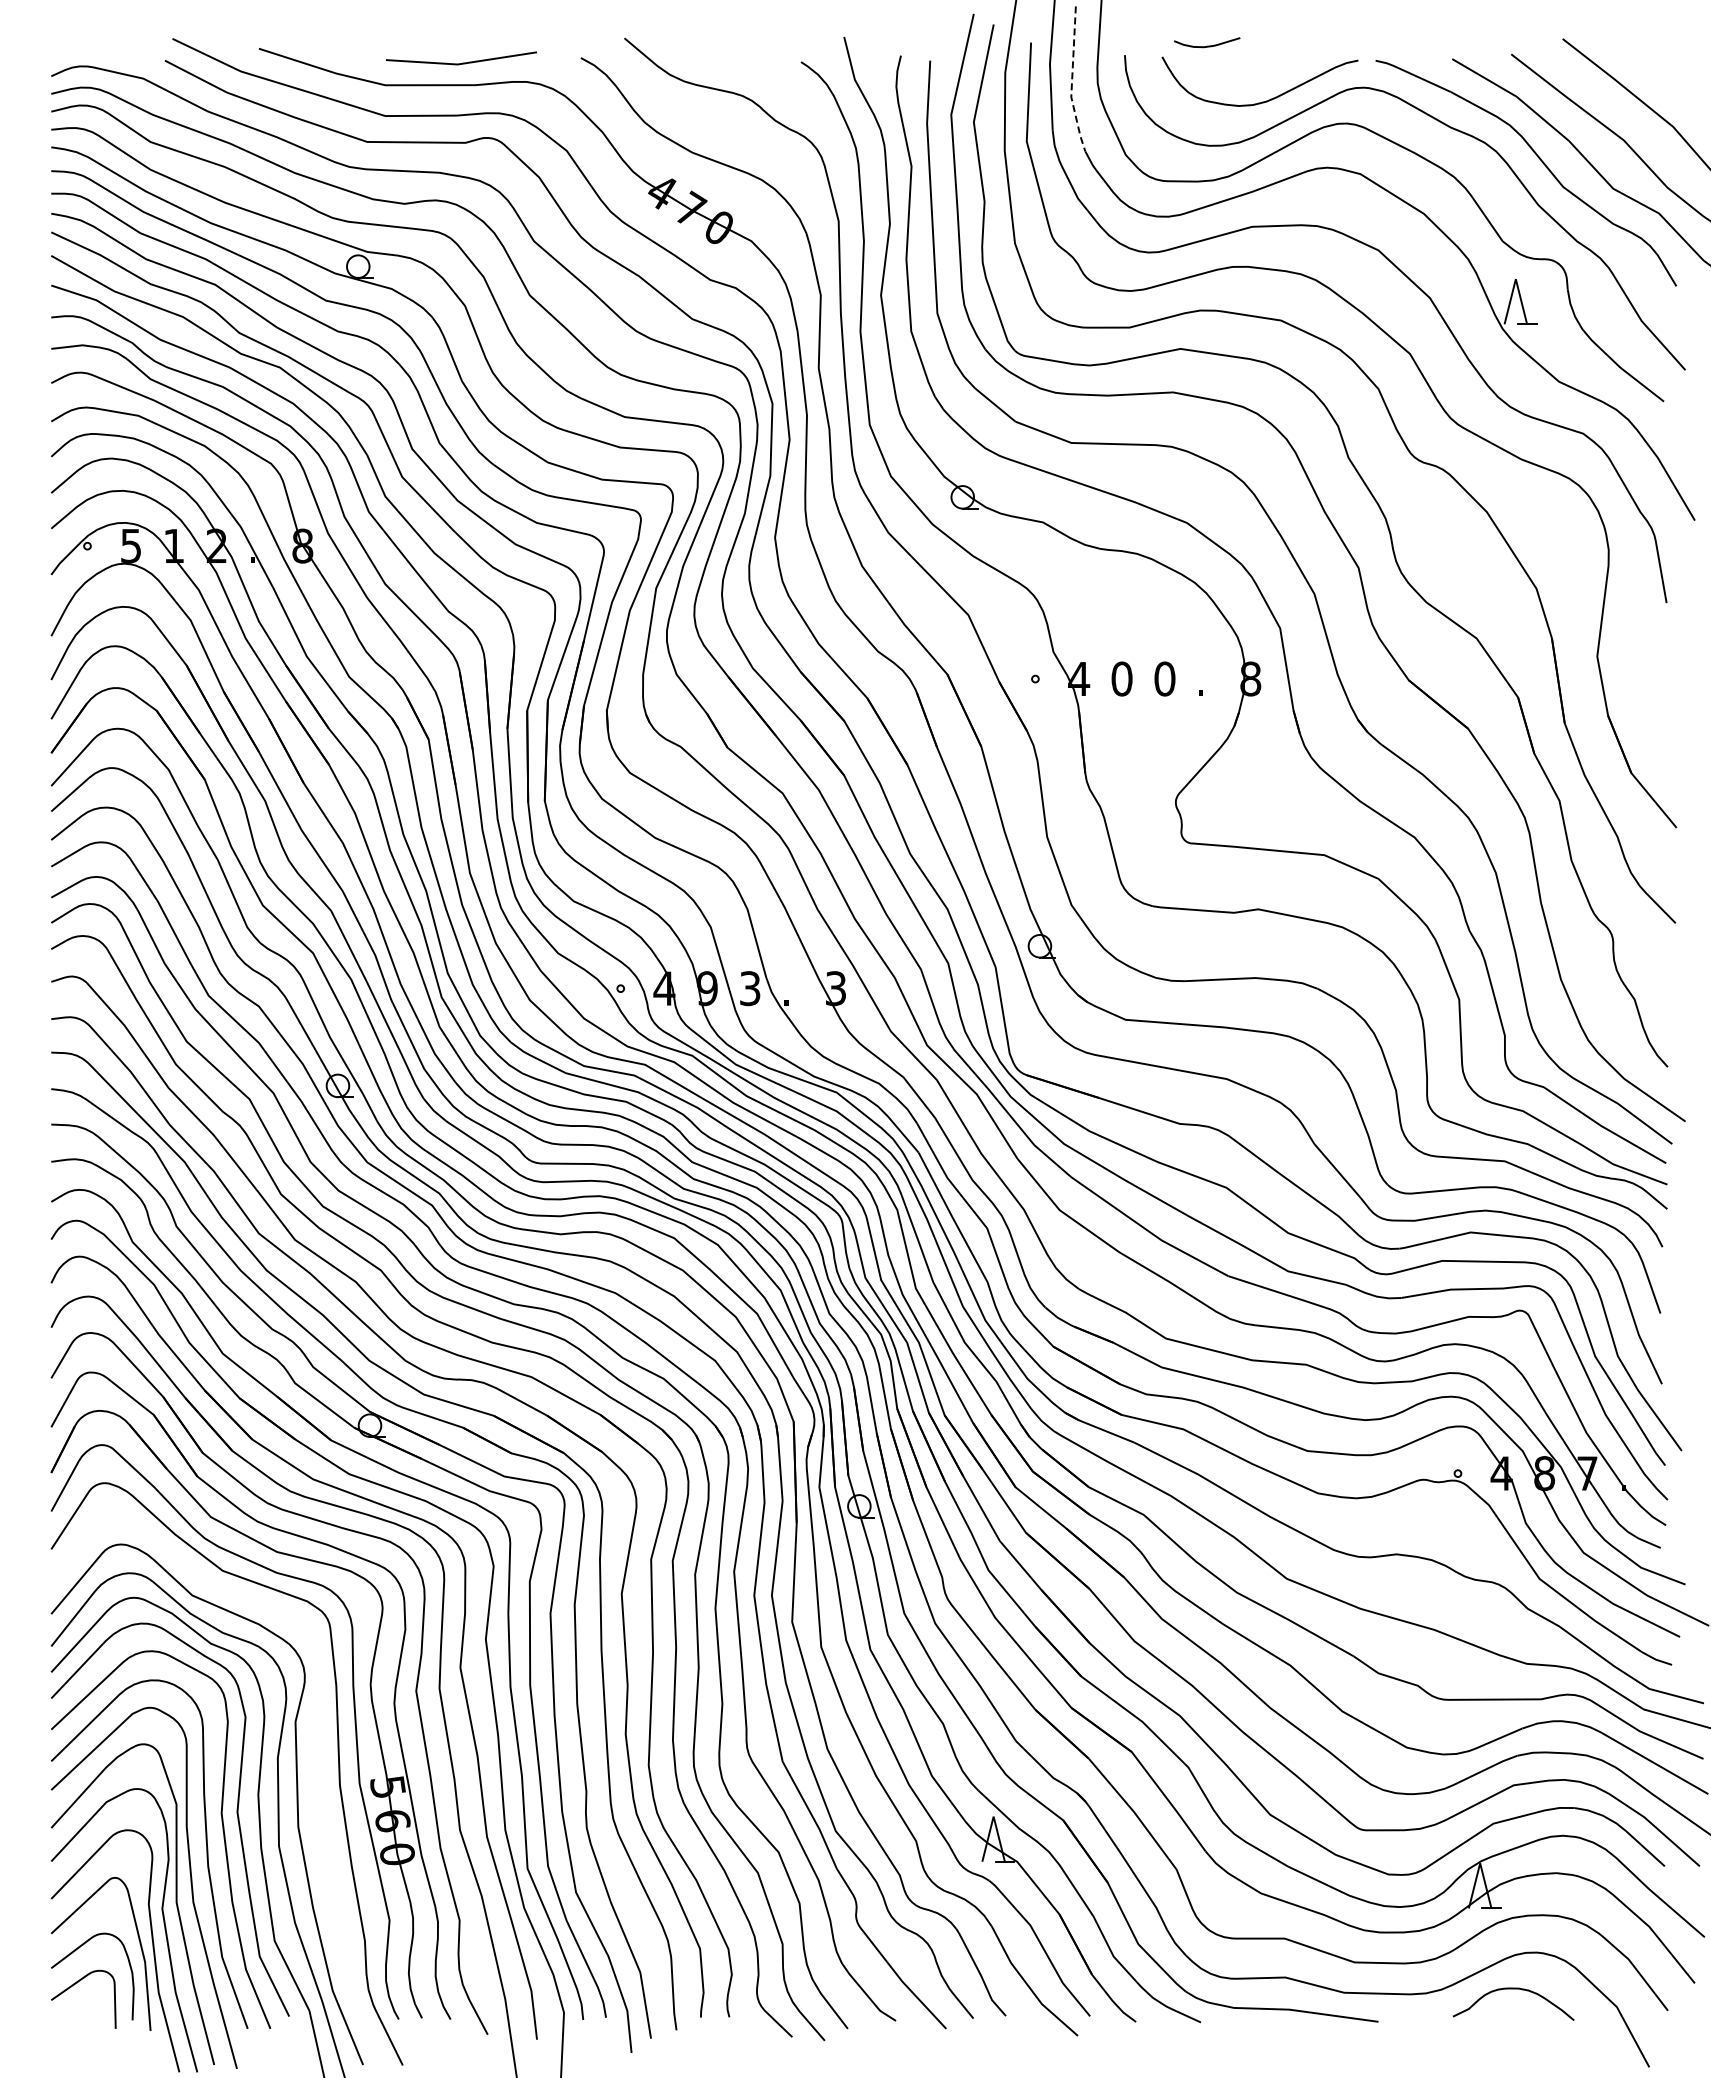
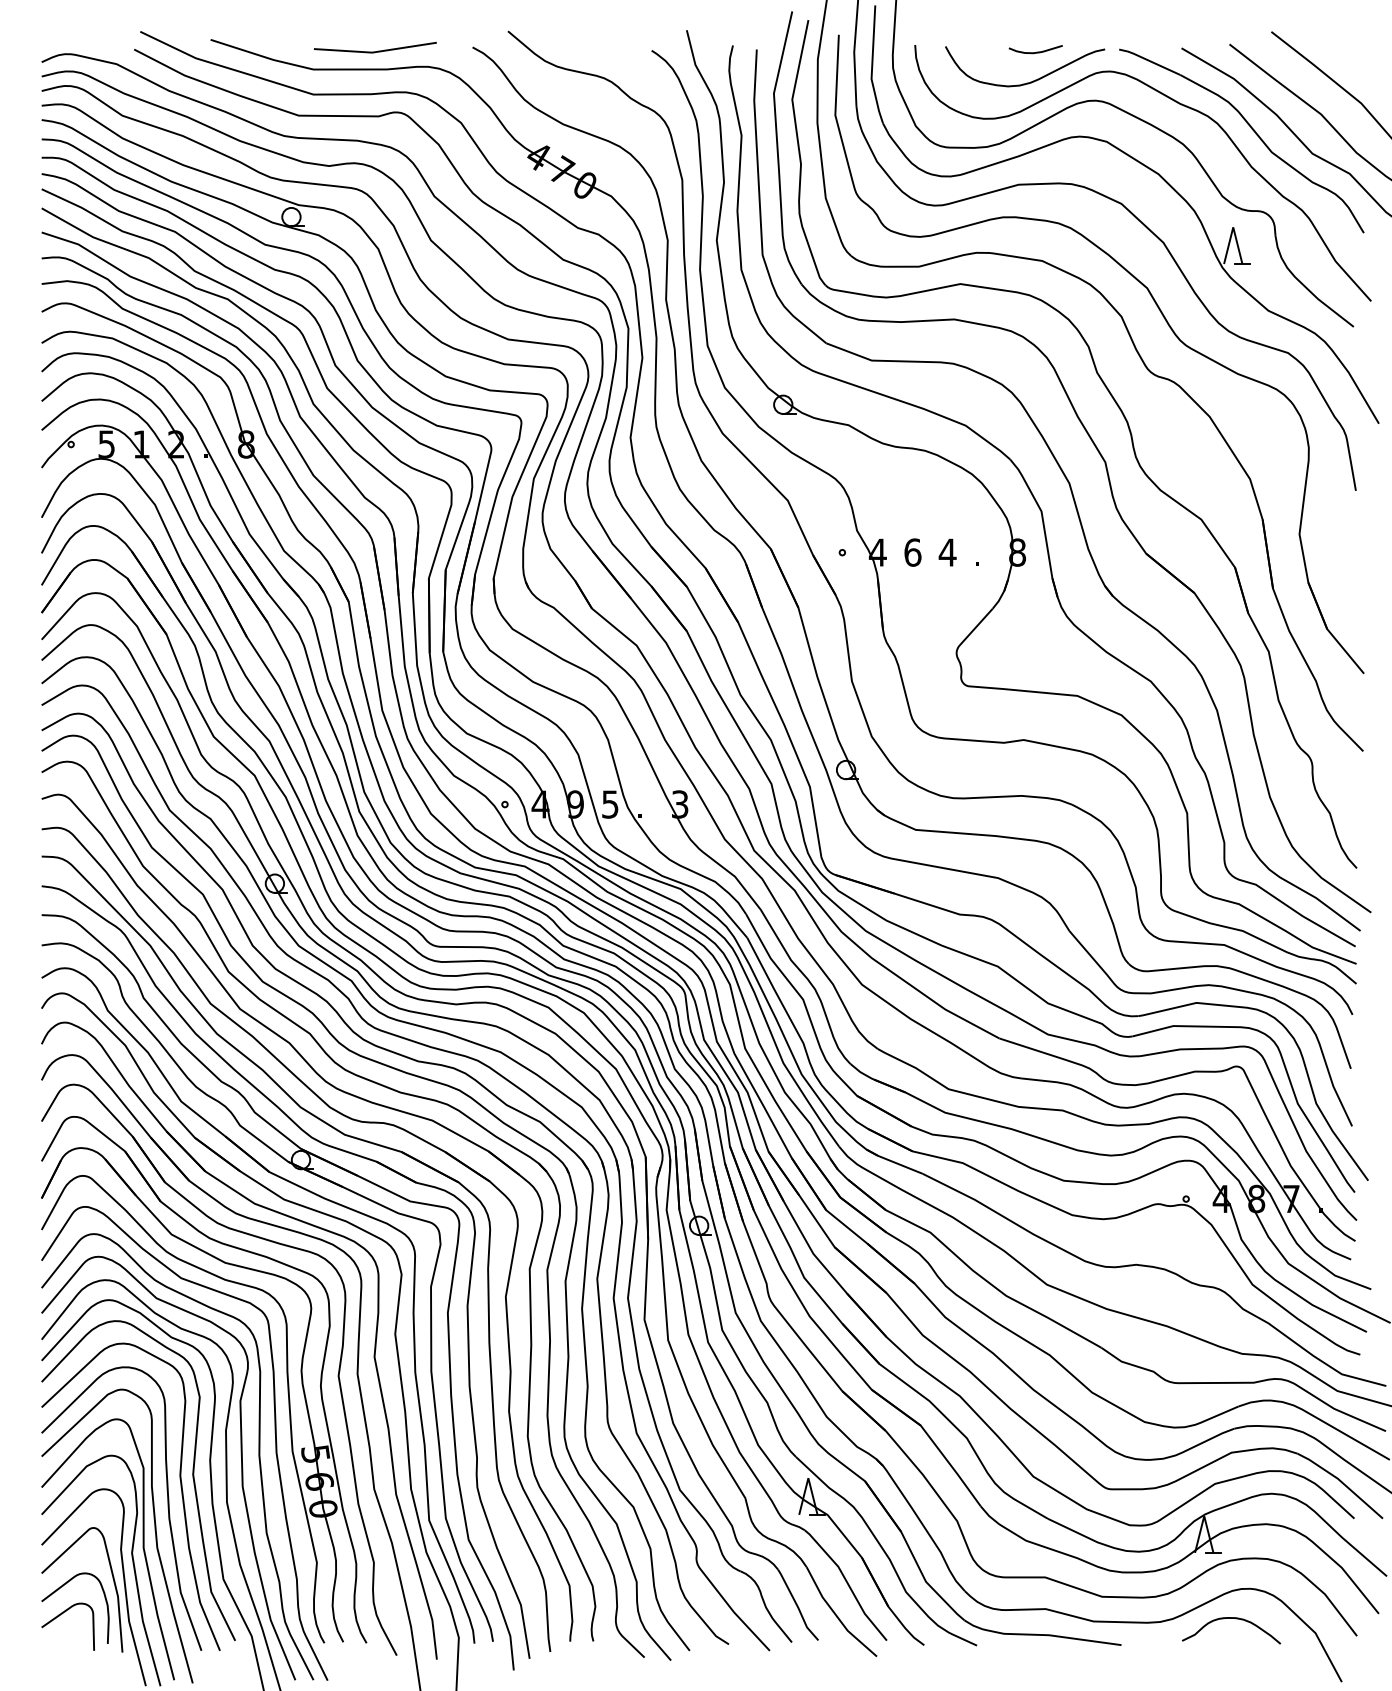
curve: (1207, 45) -> (1036, 51), moved
line: (1072, 81) -> (872, 66), dashed -> solid
text: (1121, 678) -> (912, 552), 0 -> 6
text: (1164, 678) -> (947, 552), 0 -> 4
text: (750, 988) -> (610, 804), 3 -> 5
curve: (317, 1787) -> (258, 1454), added

